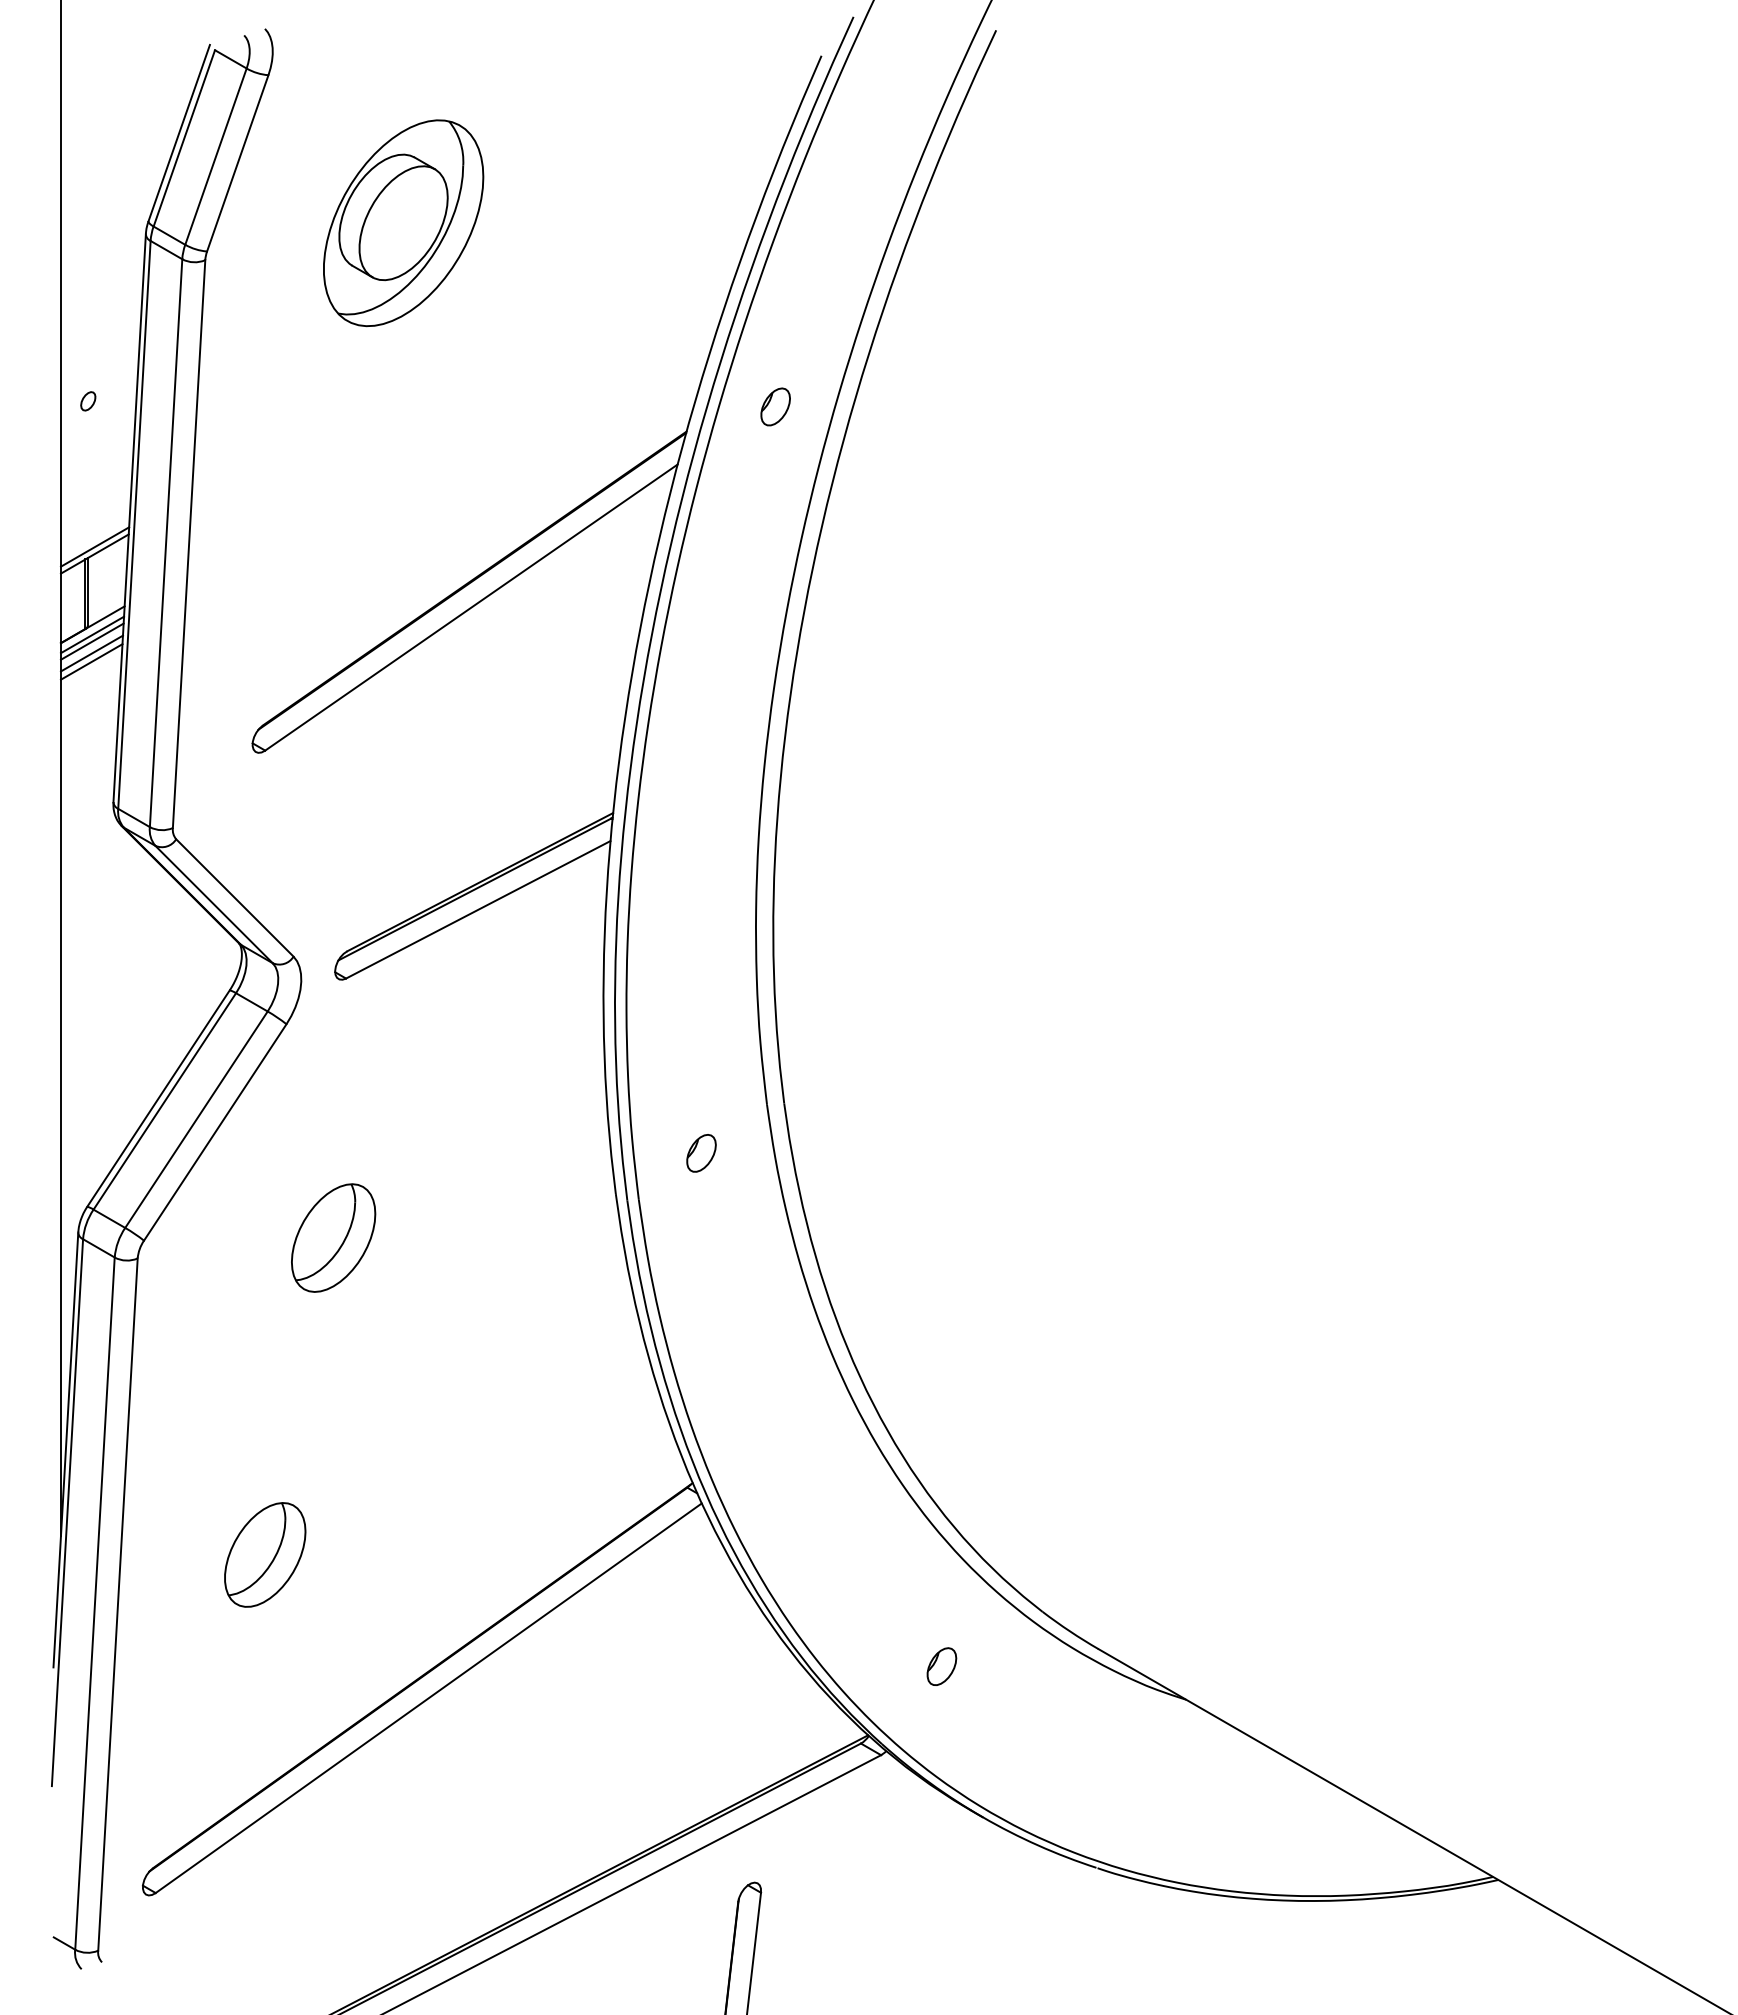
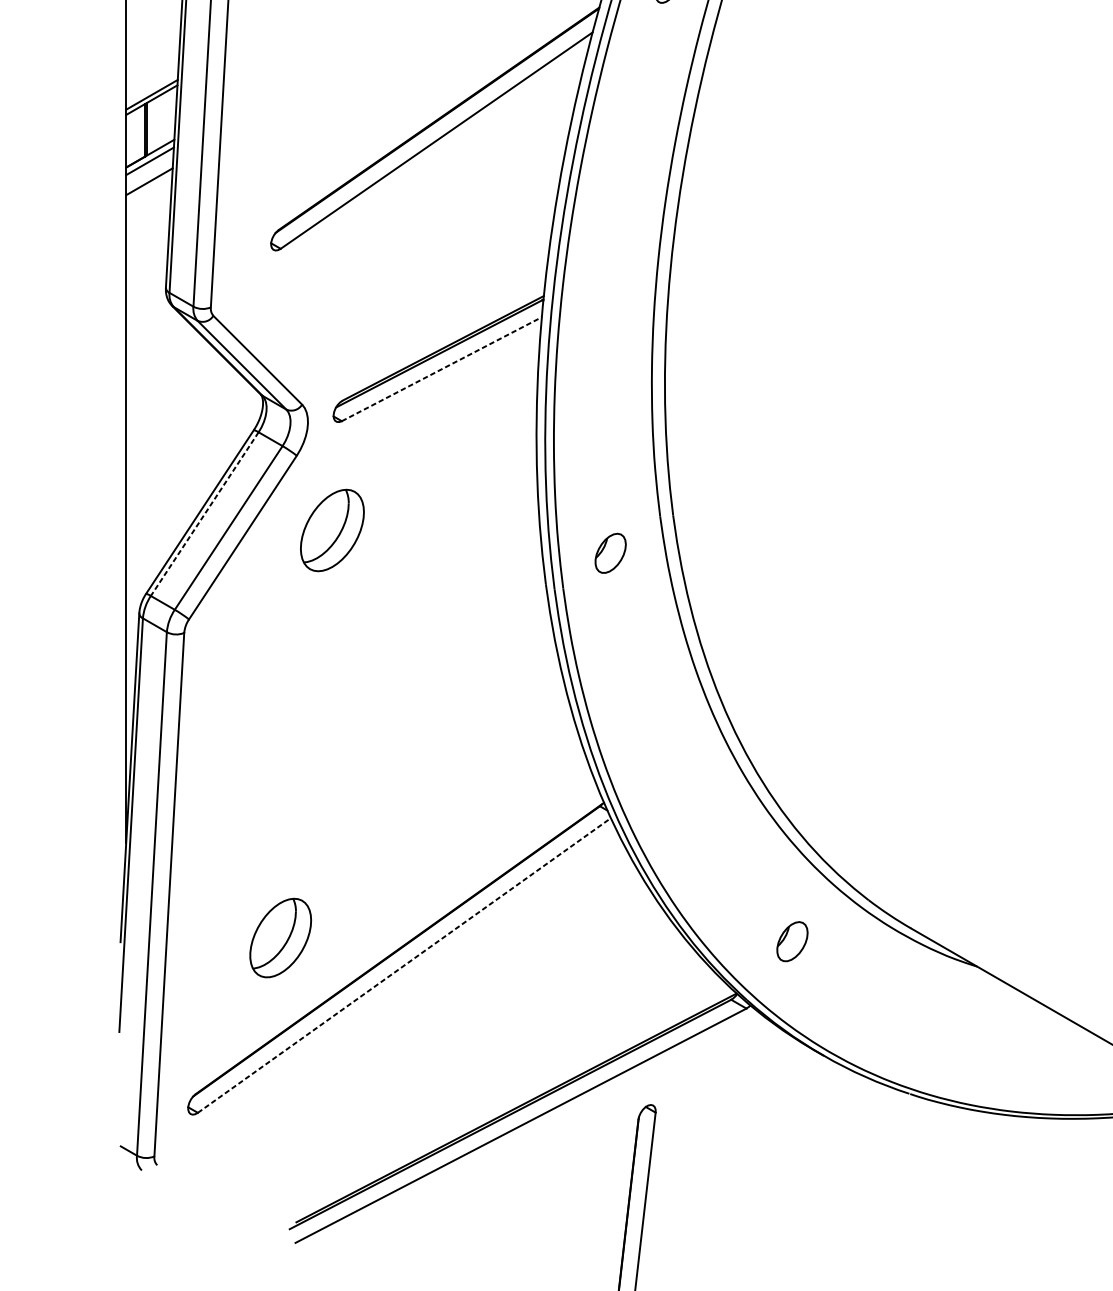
line: (91, 641) -> (149, 166), removed
line: (91, 653) -> (149, 175), removed
line: (478, 909) -> (442, 368), solid -> dashed
line: (164, 1101) -> (204, 514), solid -> dashed
part: (701, 1153) -> (610, 553), size x1.4
part: (333, 1237) -> (332, 530), moved
part: (265, 1554) -> (280, 937), moved
part: (941, 1666) -> (792, 941), size x1.4
line: (429, 1697) -> (404, 964), solid -> dashed

